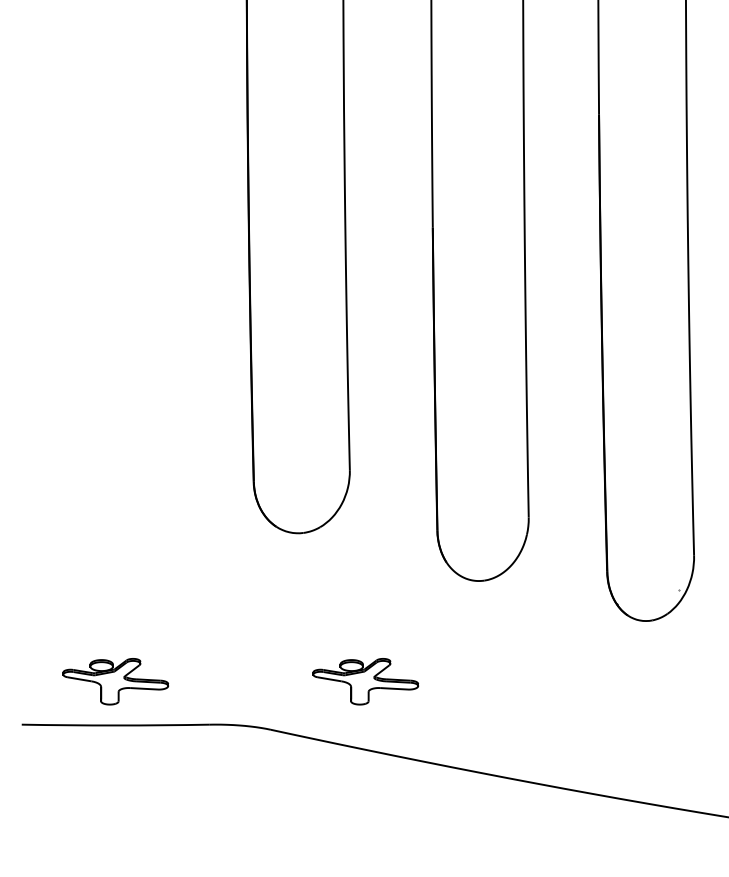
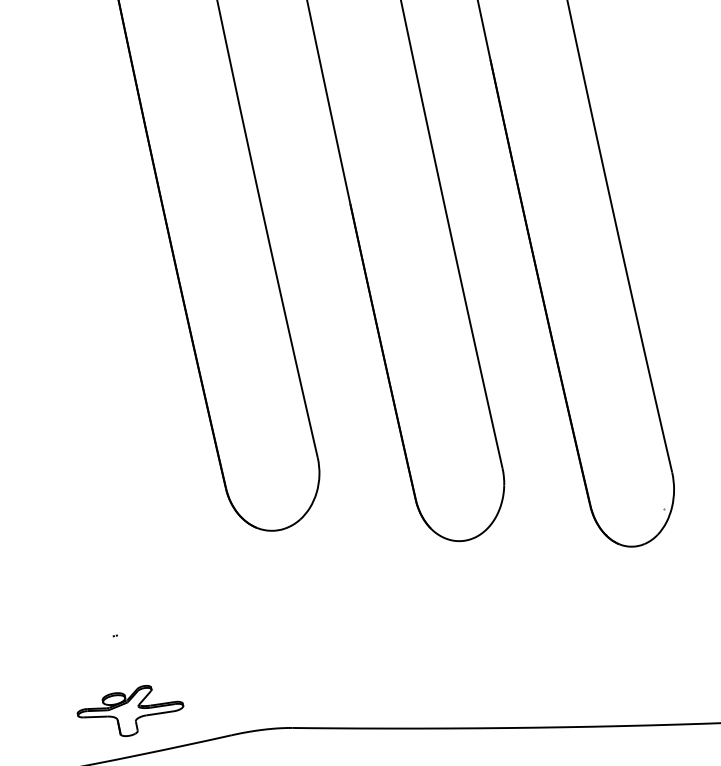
part: (365, 681) -> (375, 661), removed

